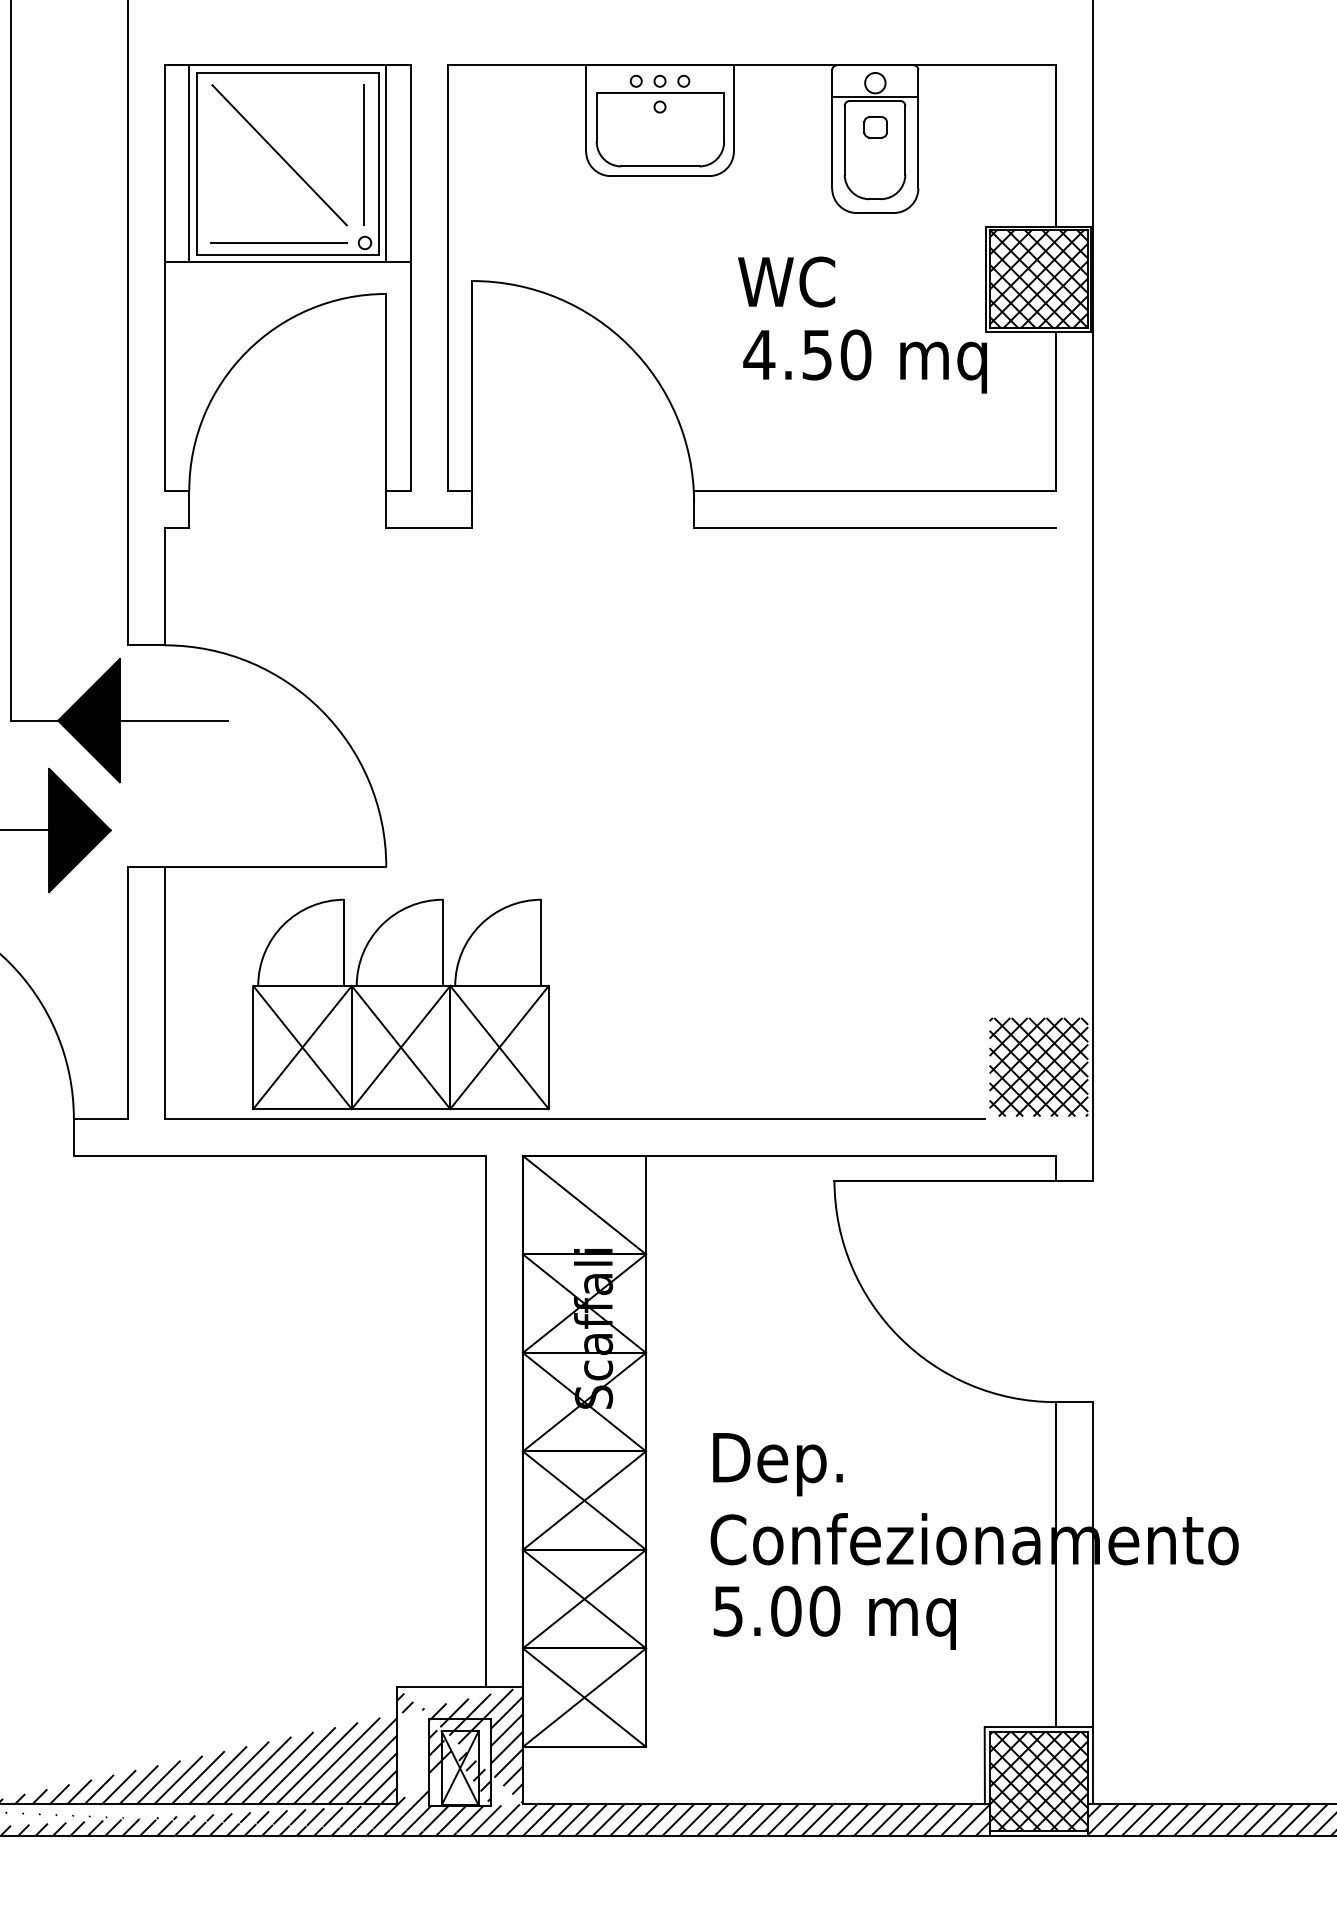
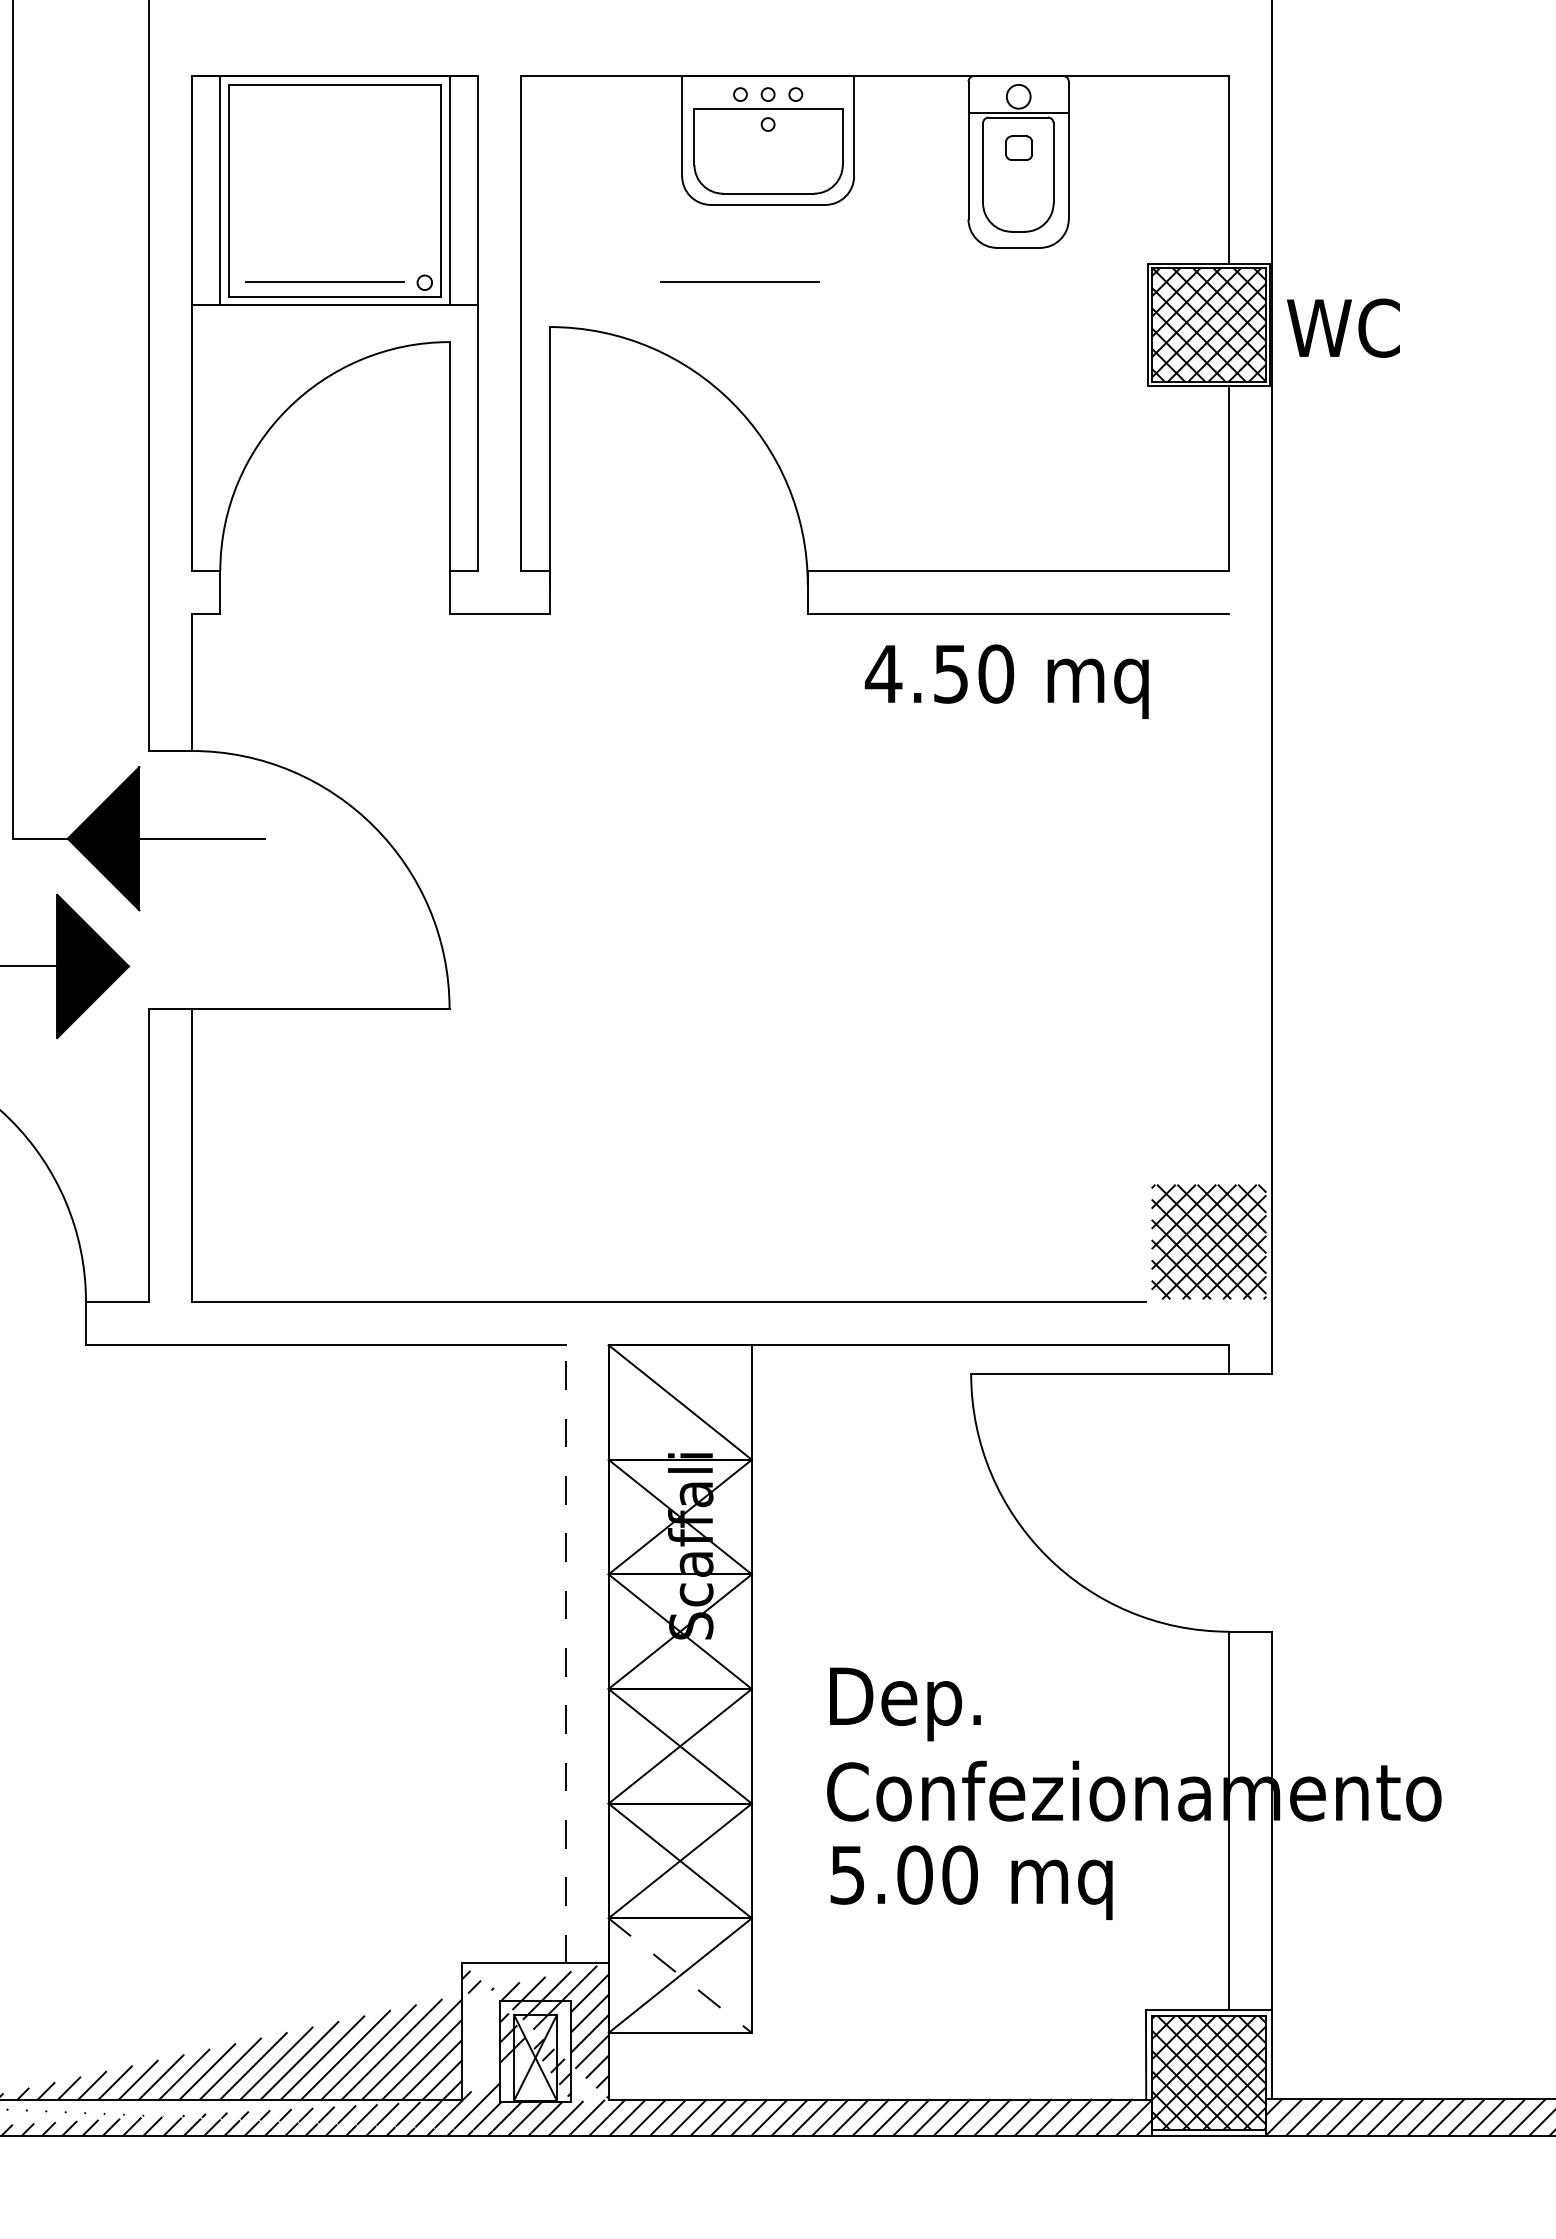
line: (279, 155) -> (325, 180), removed
line: (363, 155) -> (423, 180), removed
line: (635, 241) -> (739, 281), added
text: (786, 281) -> (1343, 327), moved
text: (864, 361) -> (1006, 681), moved
part: (400, 1004) -> (466, 1168), removed
line: (485, 1420) -> (565, 1653), solid -> dashed
line: (584, 1697) -> (680, 1975), solid -> dashed

